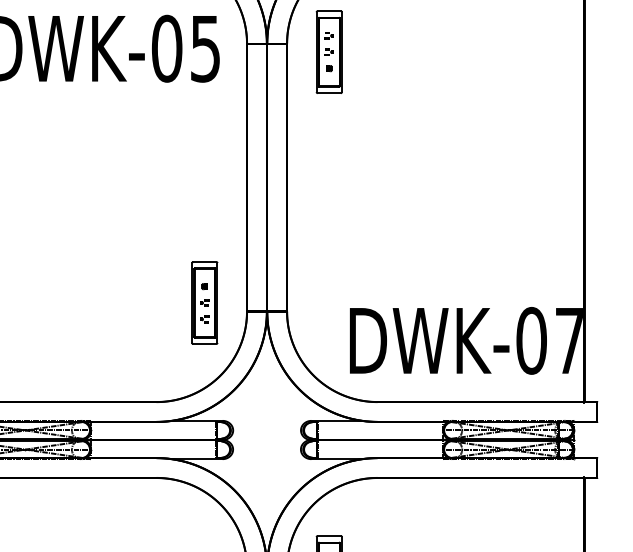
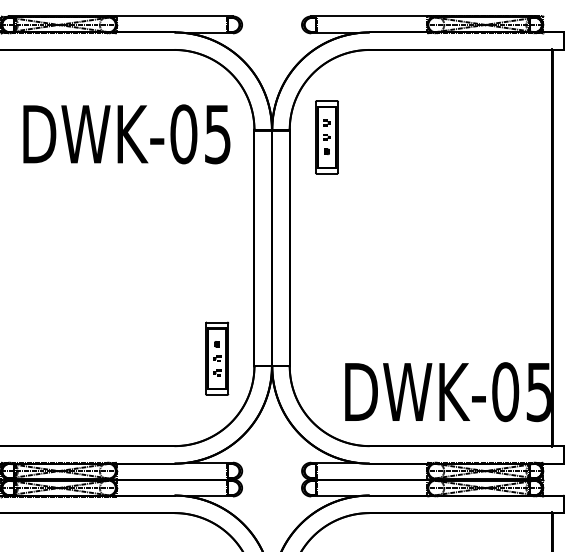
text: (568, 341) -> (538, 392), DWK-07 -> DWK-05

